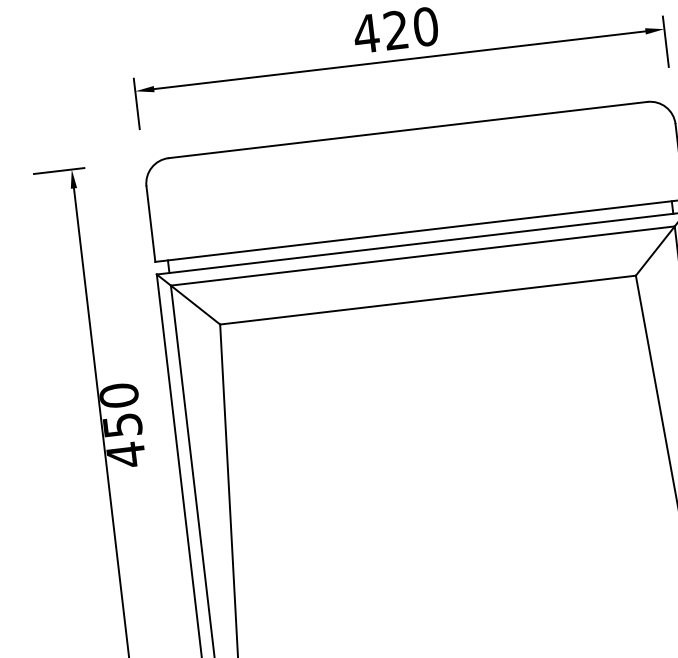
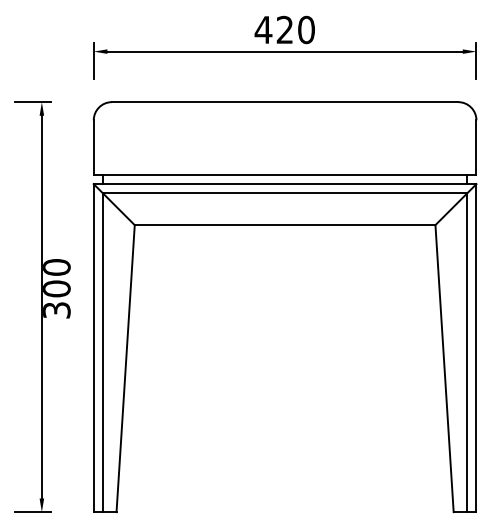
text: (124, 440) -> (56, 299), 450 -> 300

